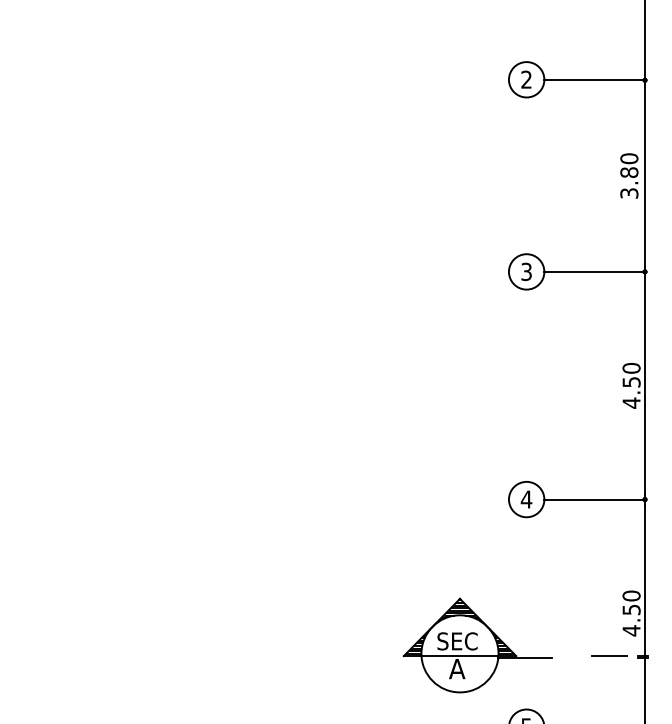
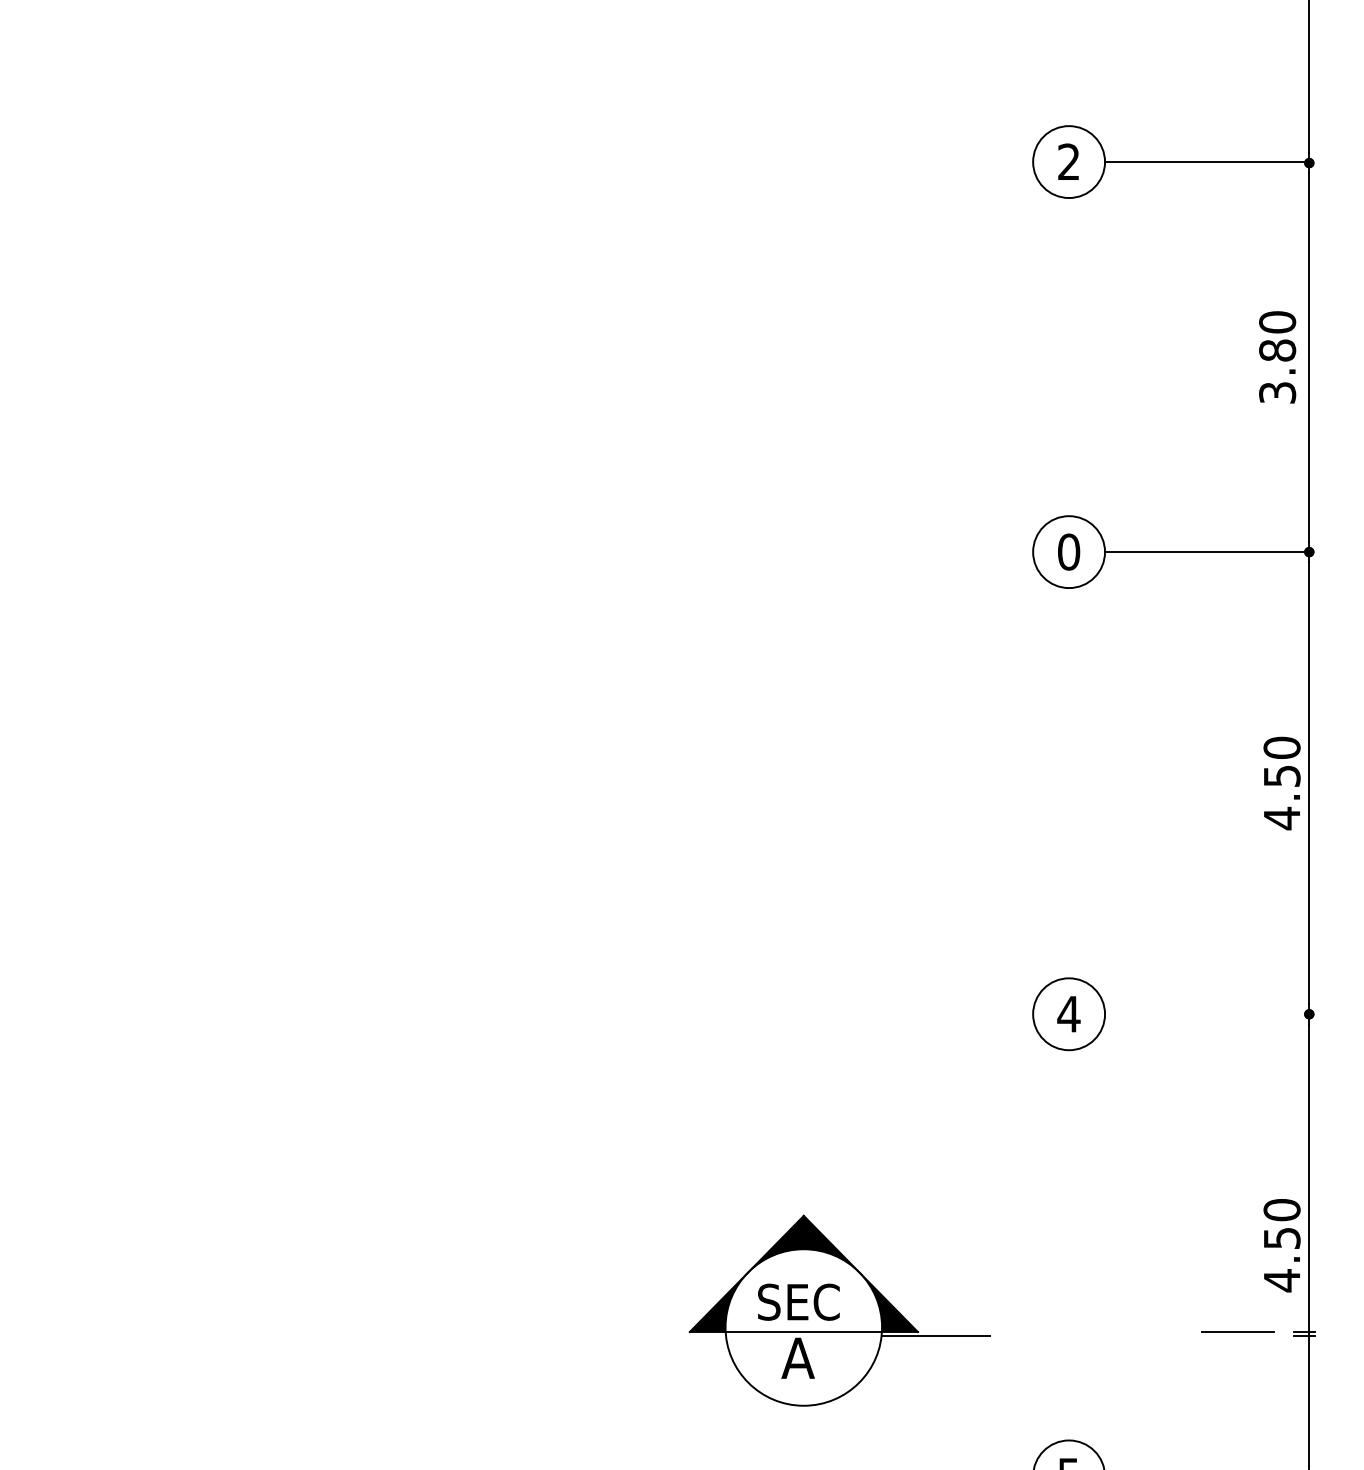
text: (526, 271) -> (1068, 551), 3 -> 0
line: (594, 499) -> (1206, 1014), removed
part: (477, 645) -> (839, 1310), moved

